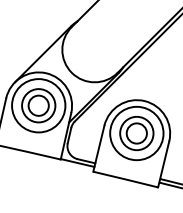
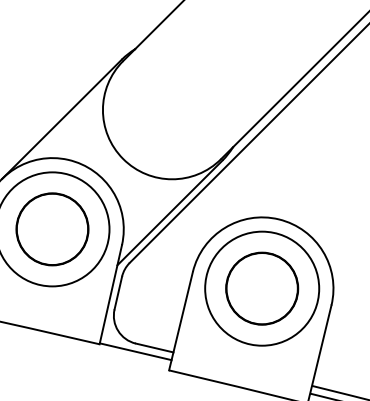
circle: (38, 105) -> (52, 228), size x1.67
circle: (136, 133) -> (261, 288), size x1.67

